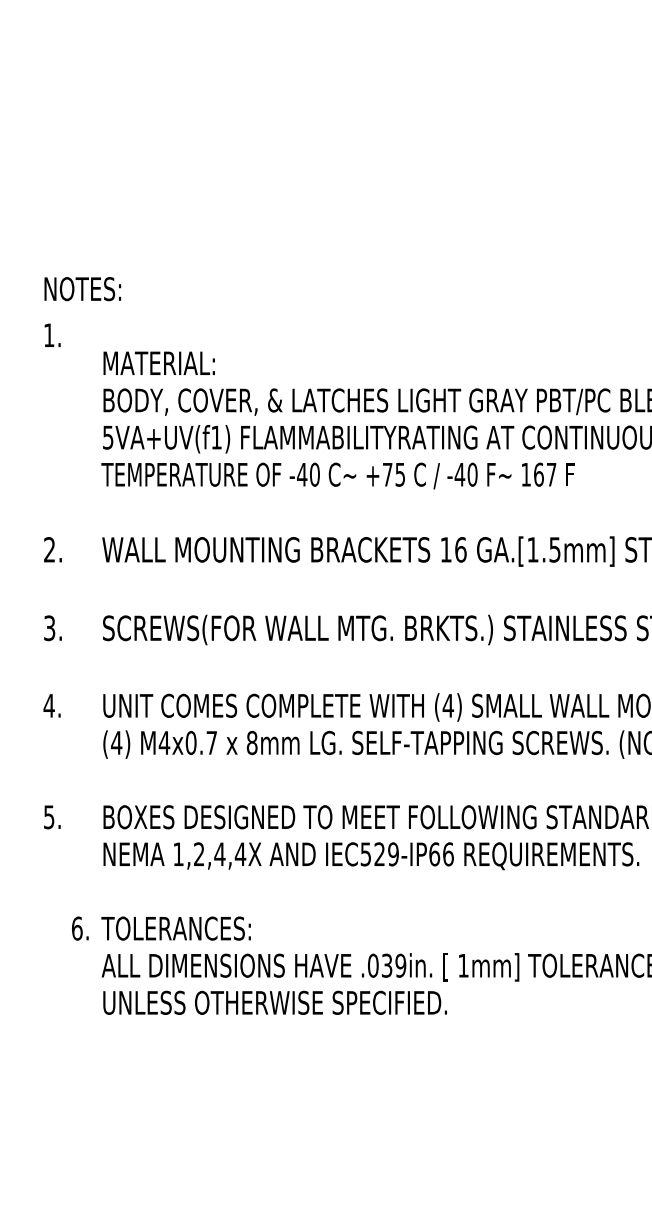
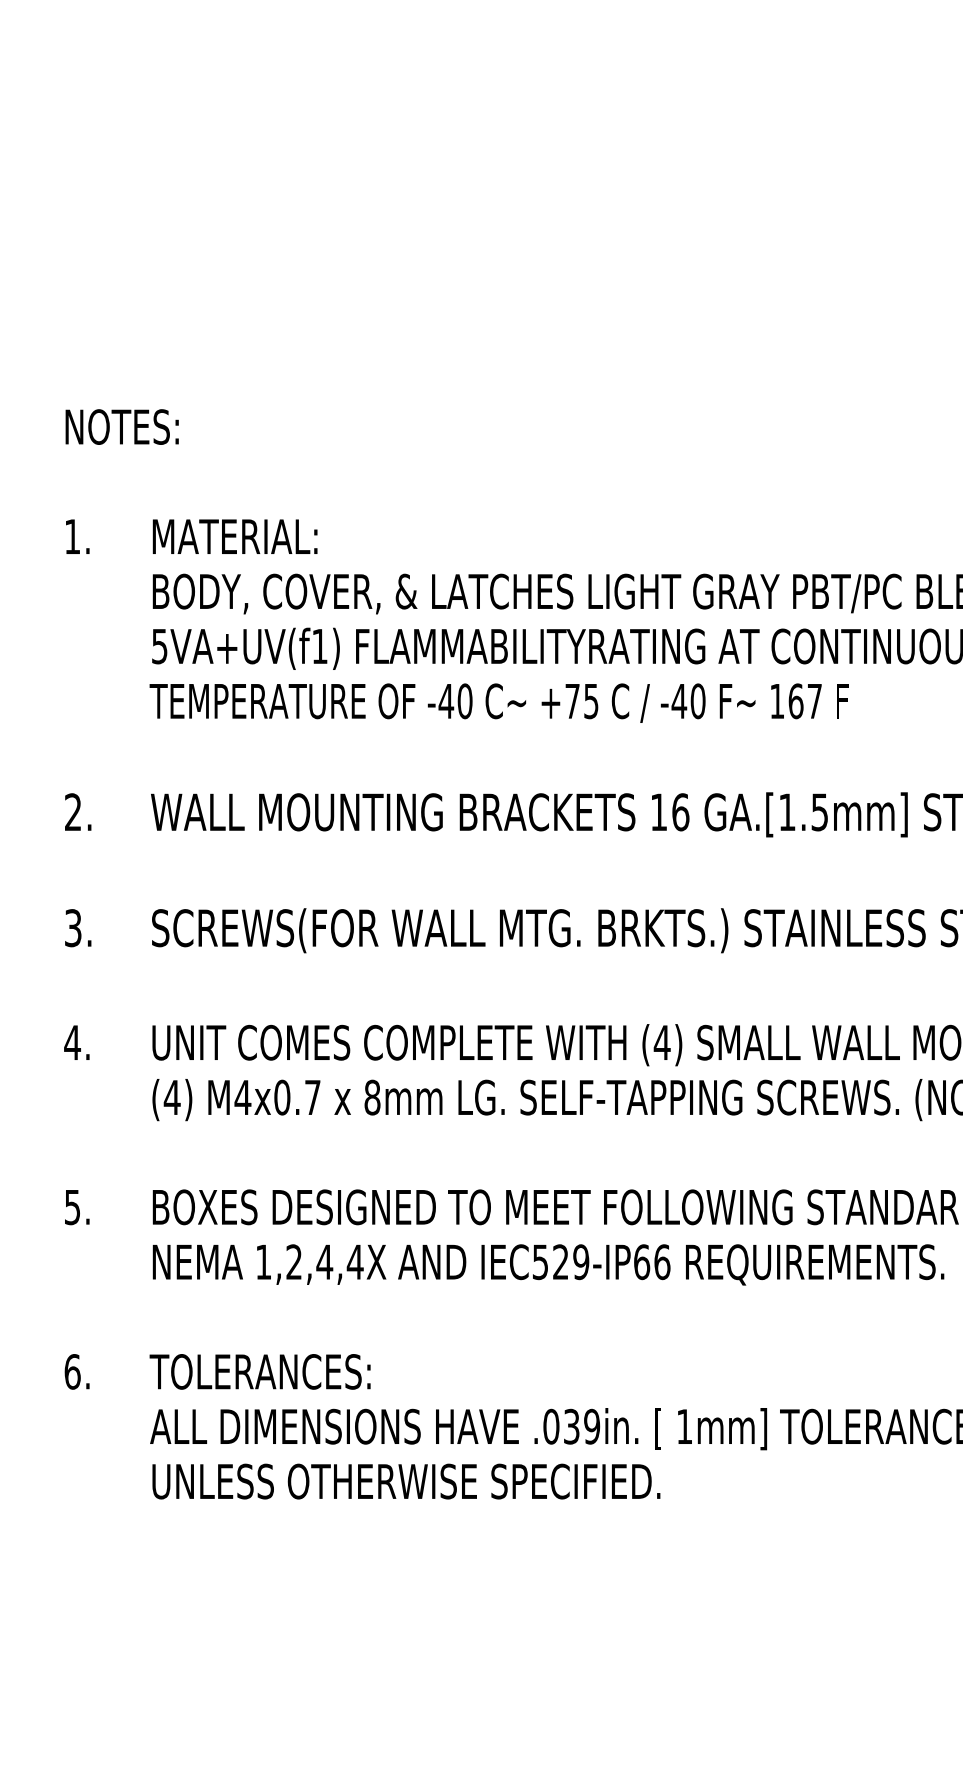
text: (52, 334) -> (77, 535), moved
text: (80, 928) -> (77, 1371), moved

